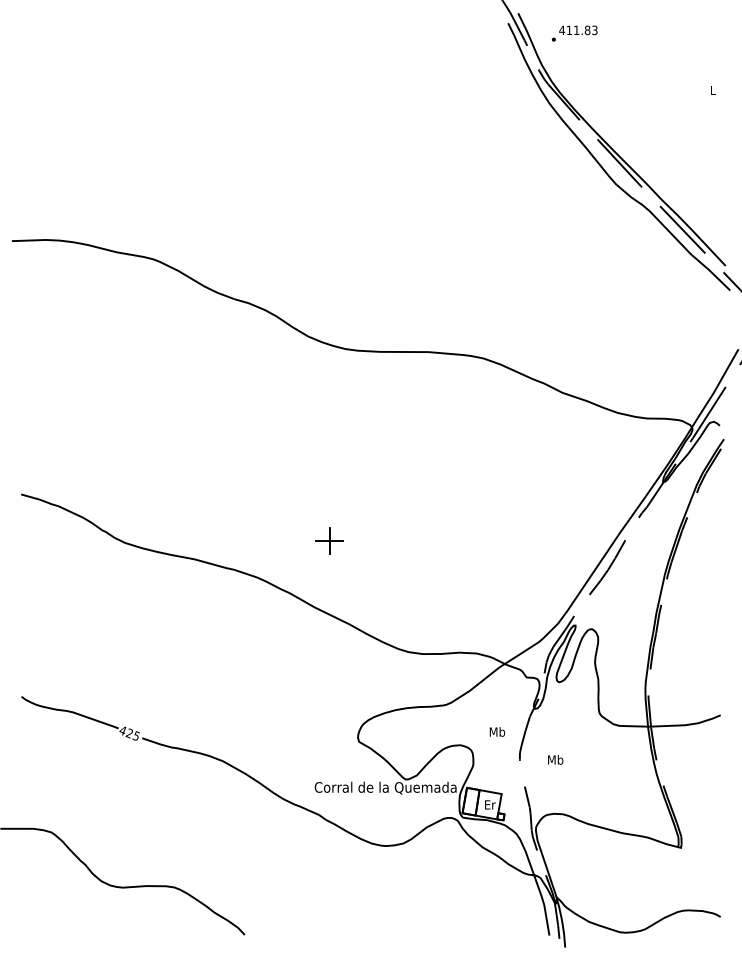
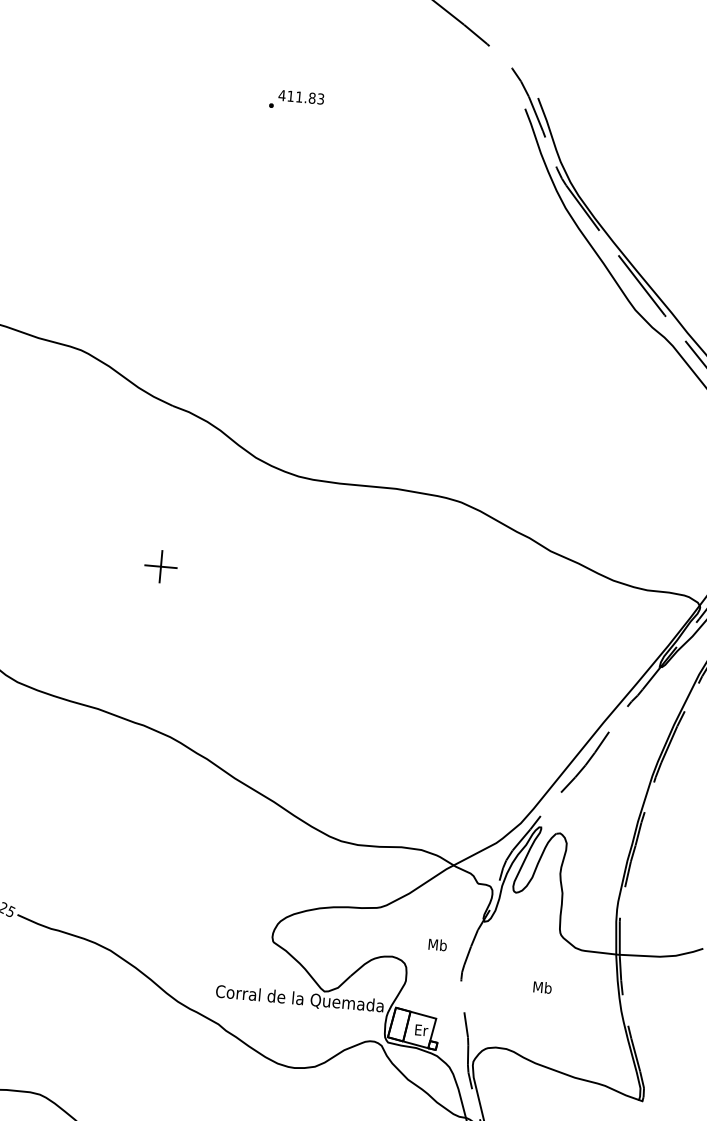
text: (574, 33) -> (296, 100), moved
part: (329, 540) -> (160, 565), moved
text: (555, 759) -> (542, 987), moved

